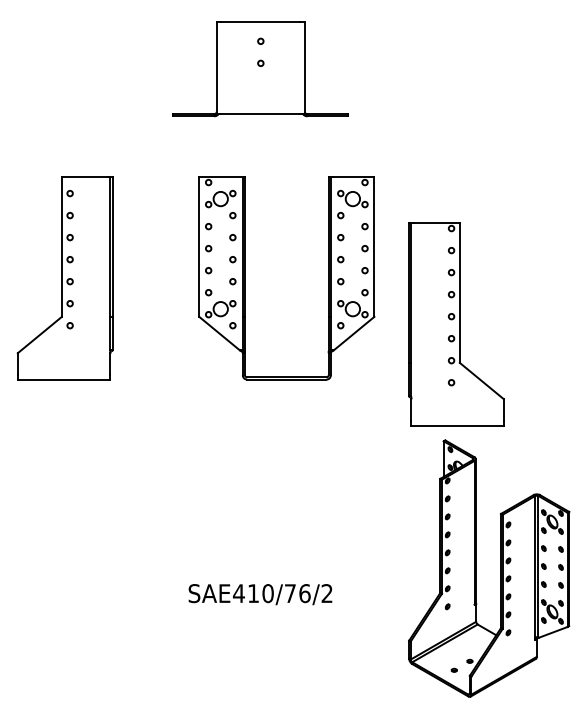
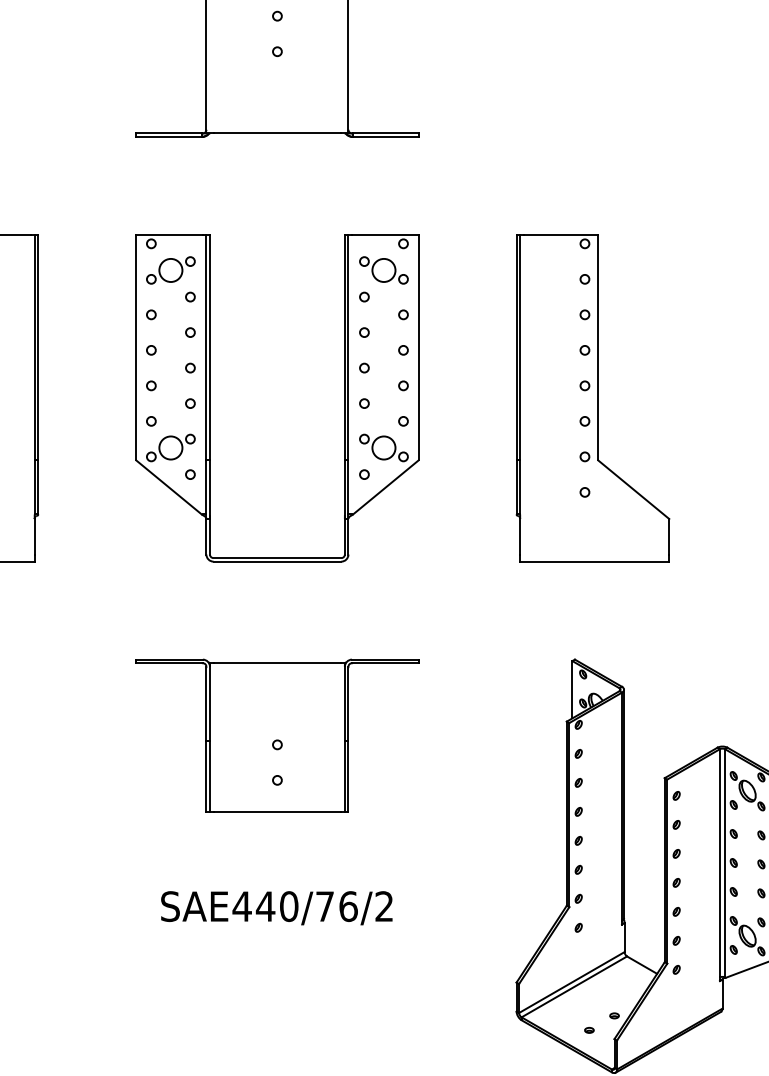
part: (245, 278) -> (210, 398), moved
part: (456, 324) -> (592, 398), moved
part: (260, 487) -> (276, 735), added
text: (253, 593) -> (265, 906), SAE410/76/2 -> SAE440/76/2

